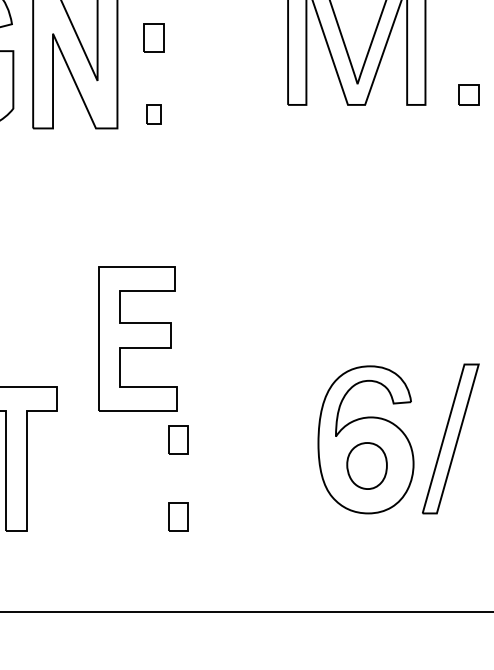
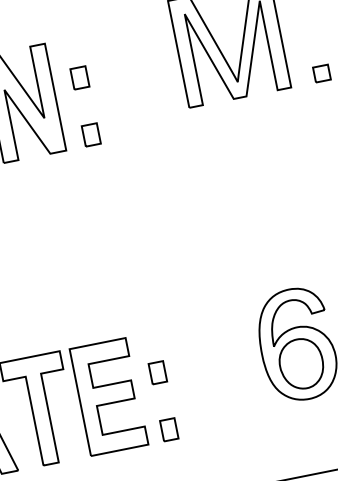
part: (153, 114) -> (90, 134), size x1.43
part: (137, 338) -> (108, 396), moved
part: (366, 465) -> (300, 363), size x1.43

